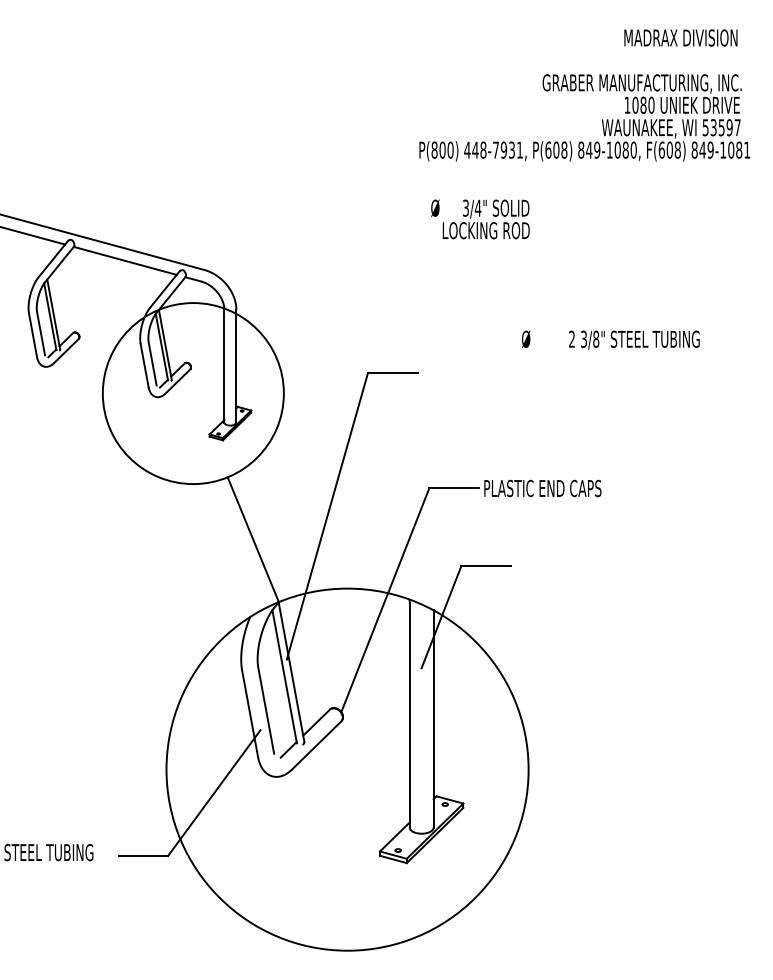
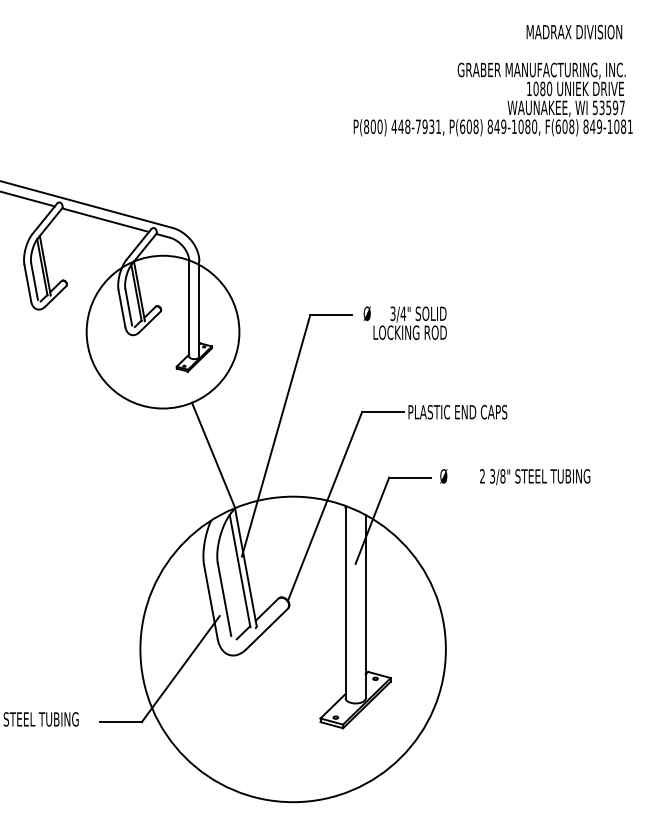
text: (479, 218) -> (404, 322), moved
text: (611, 340) -> (515, 477), moved

